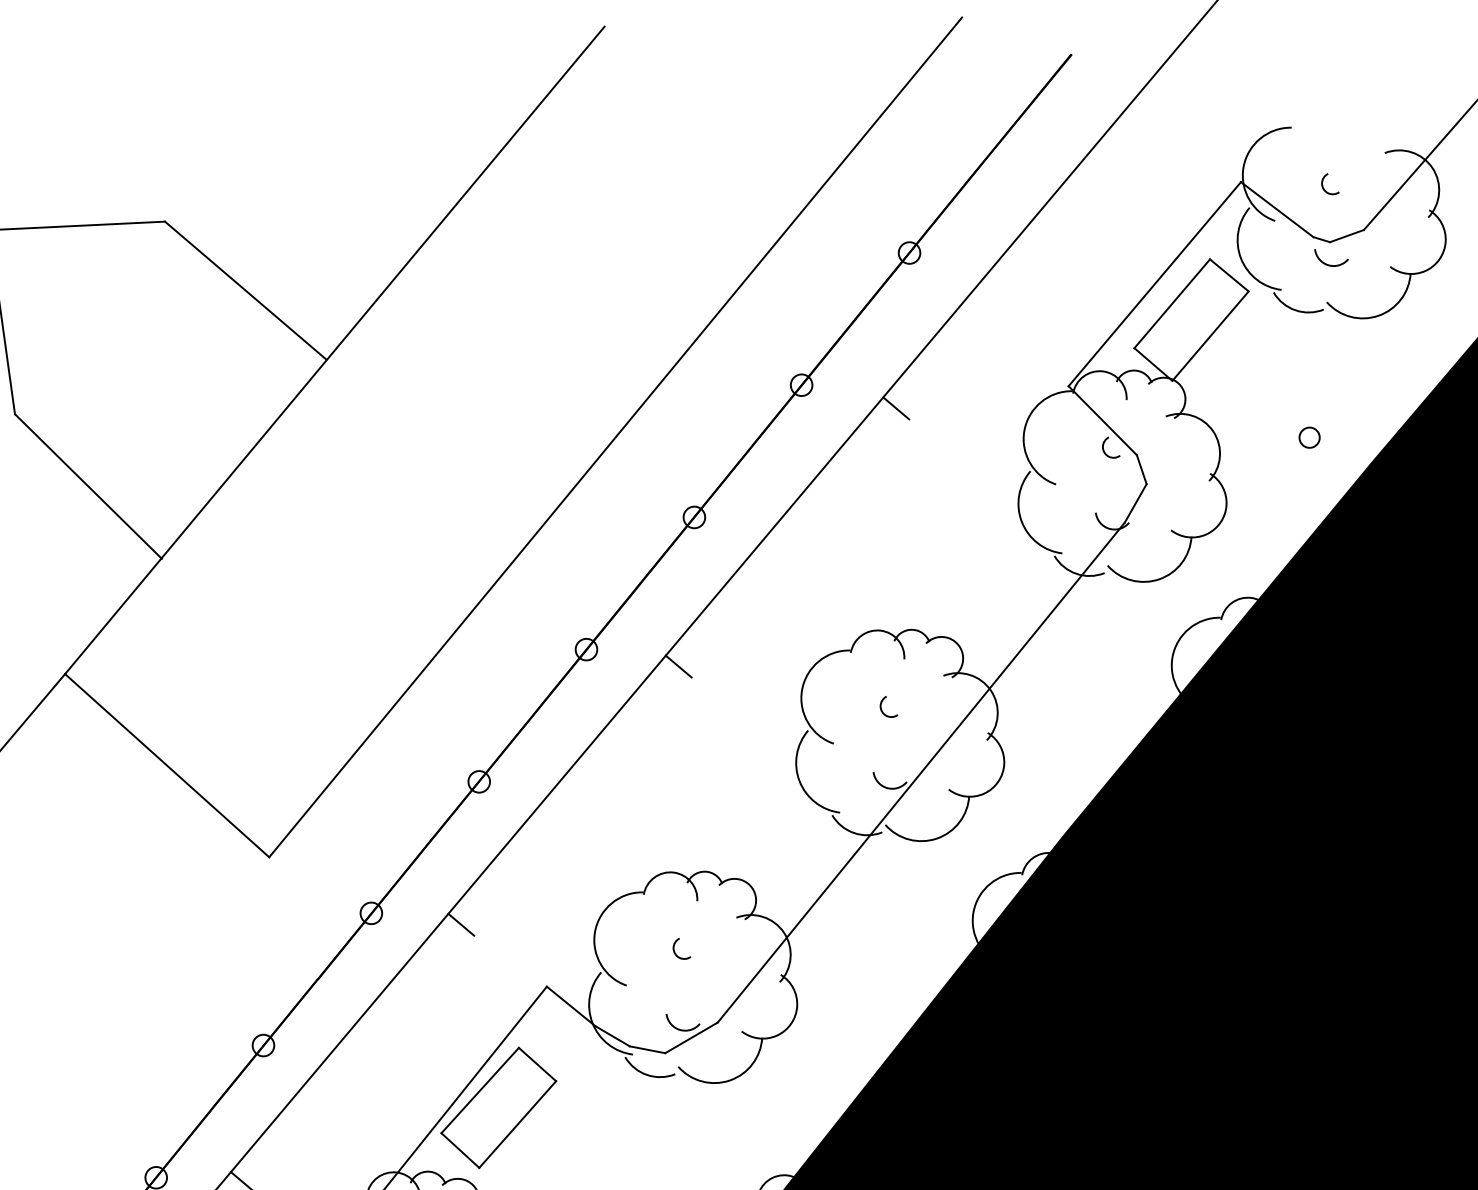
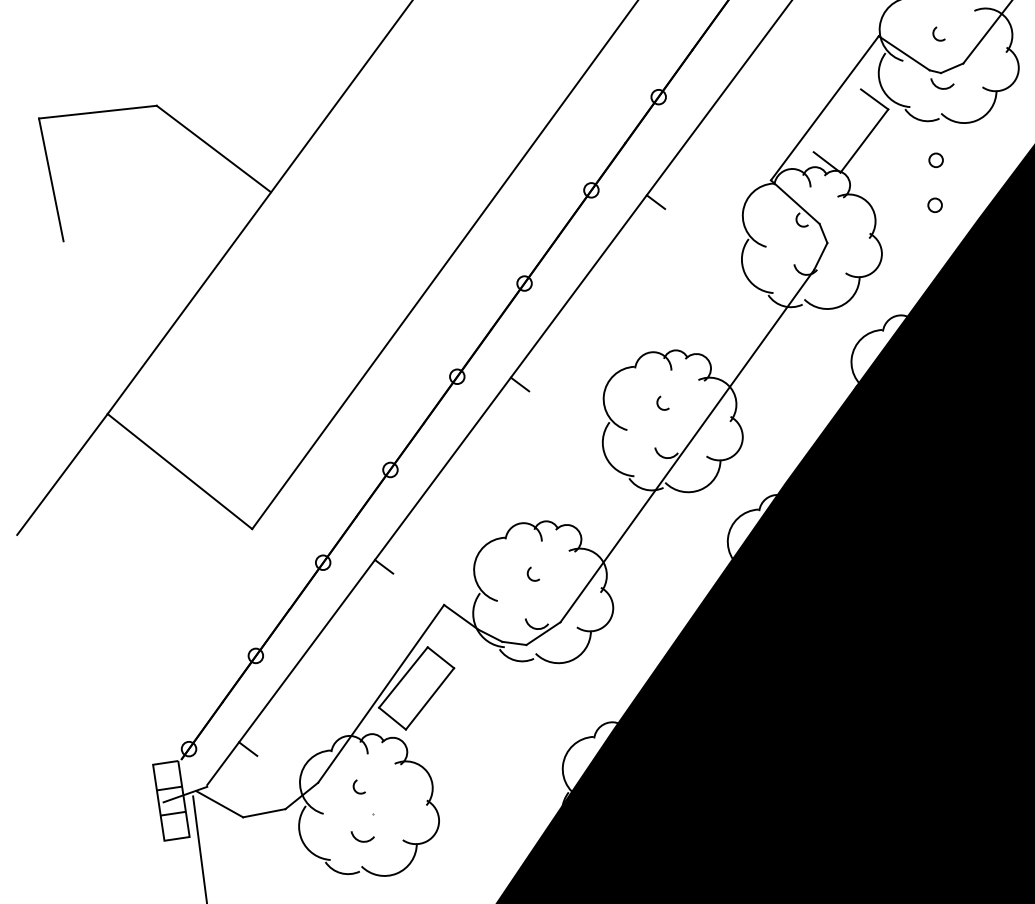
line: (1172, 303) -> (837, 120), removed
circle: (1314, 369) -> (935, 159), added
line: (87, 485) -> (115, 286), removed

